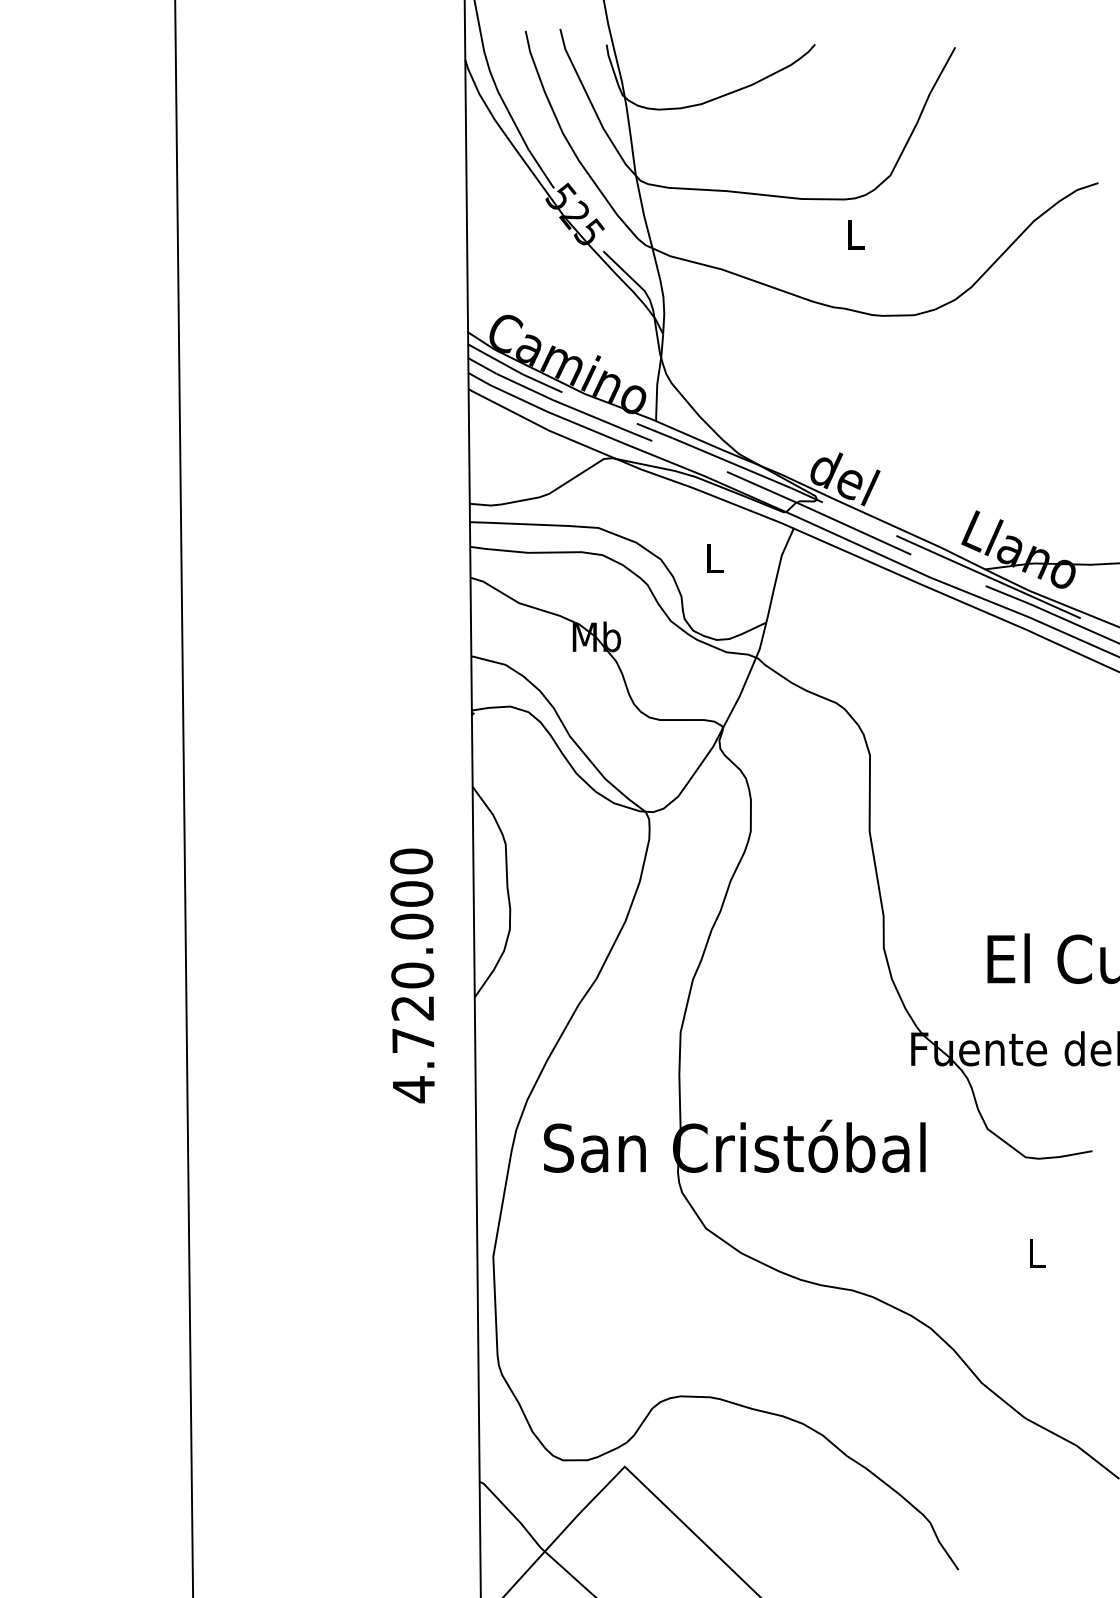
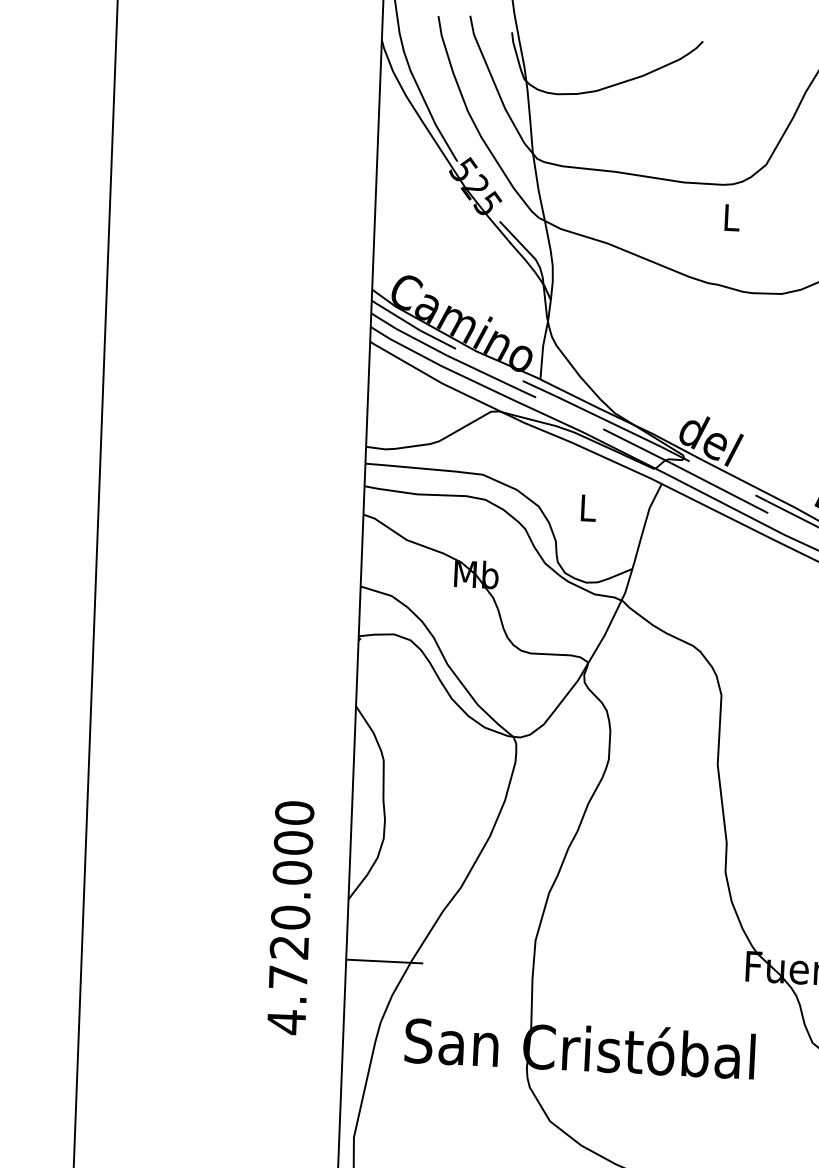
text: (412, 975) -> (290, 917), moved
line: (516, 1063) -> (383, 961), added

